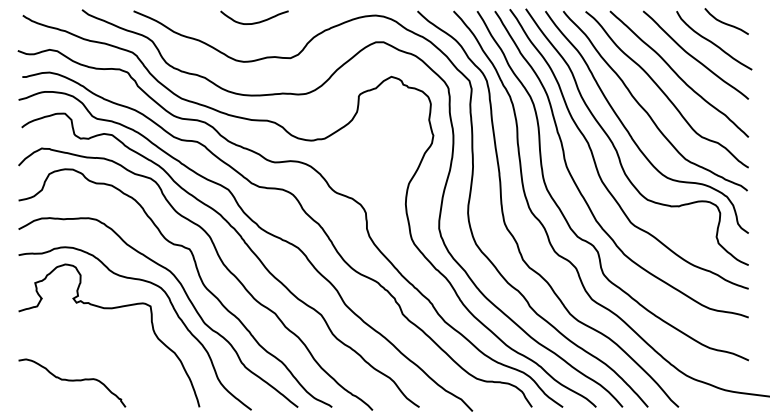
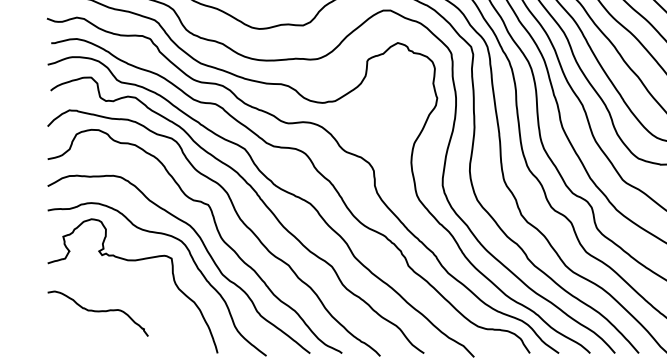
curve: (72, 381) -> (98, 312), moved

